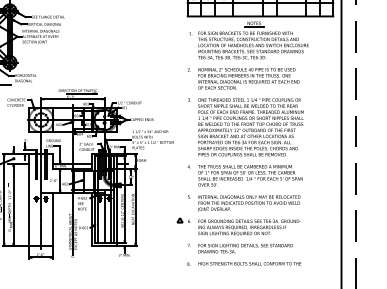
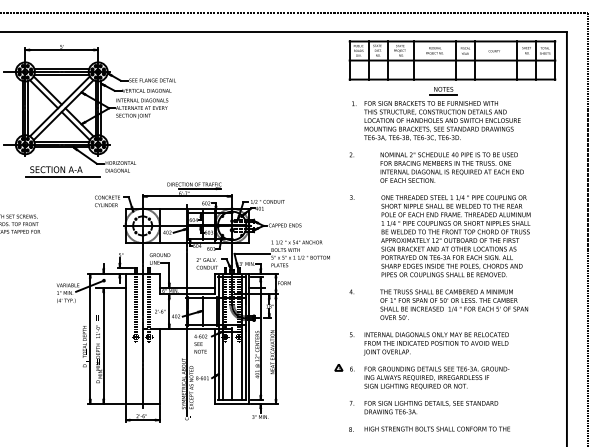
text: (248, 78) -> (451, 167), moved
text: (250, 127) -> (455, 236), moved
text: (250, 175) -> (454, 304), moved

